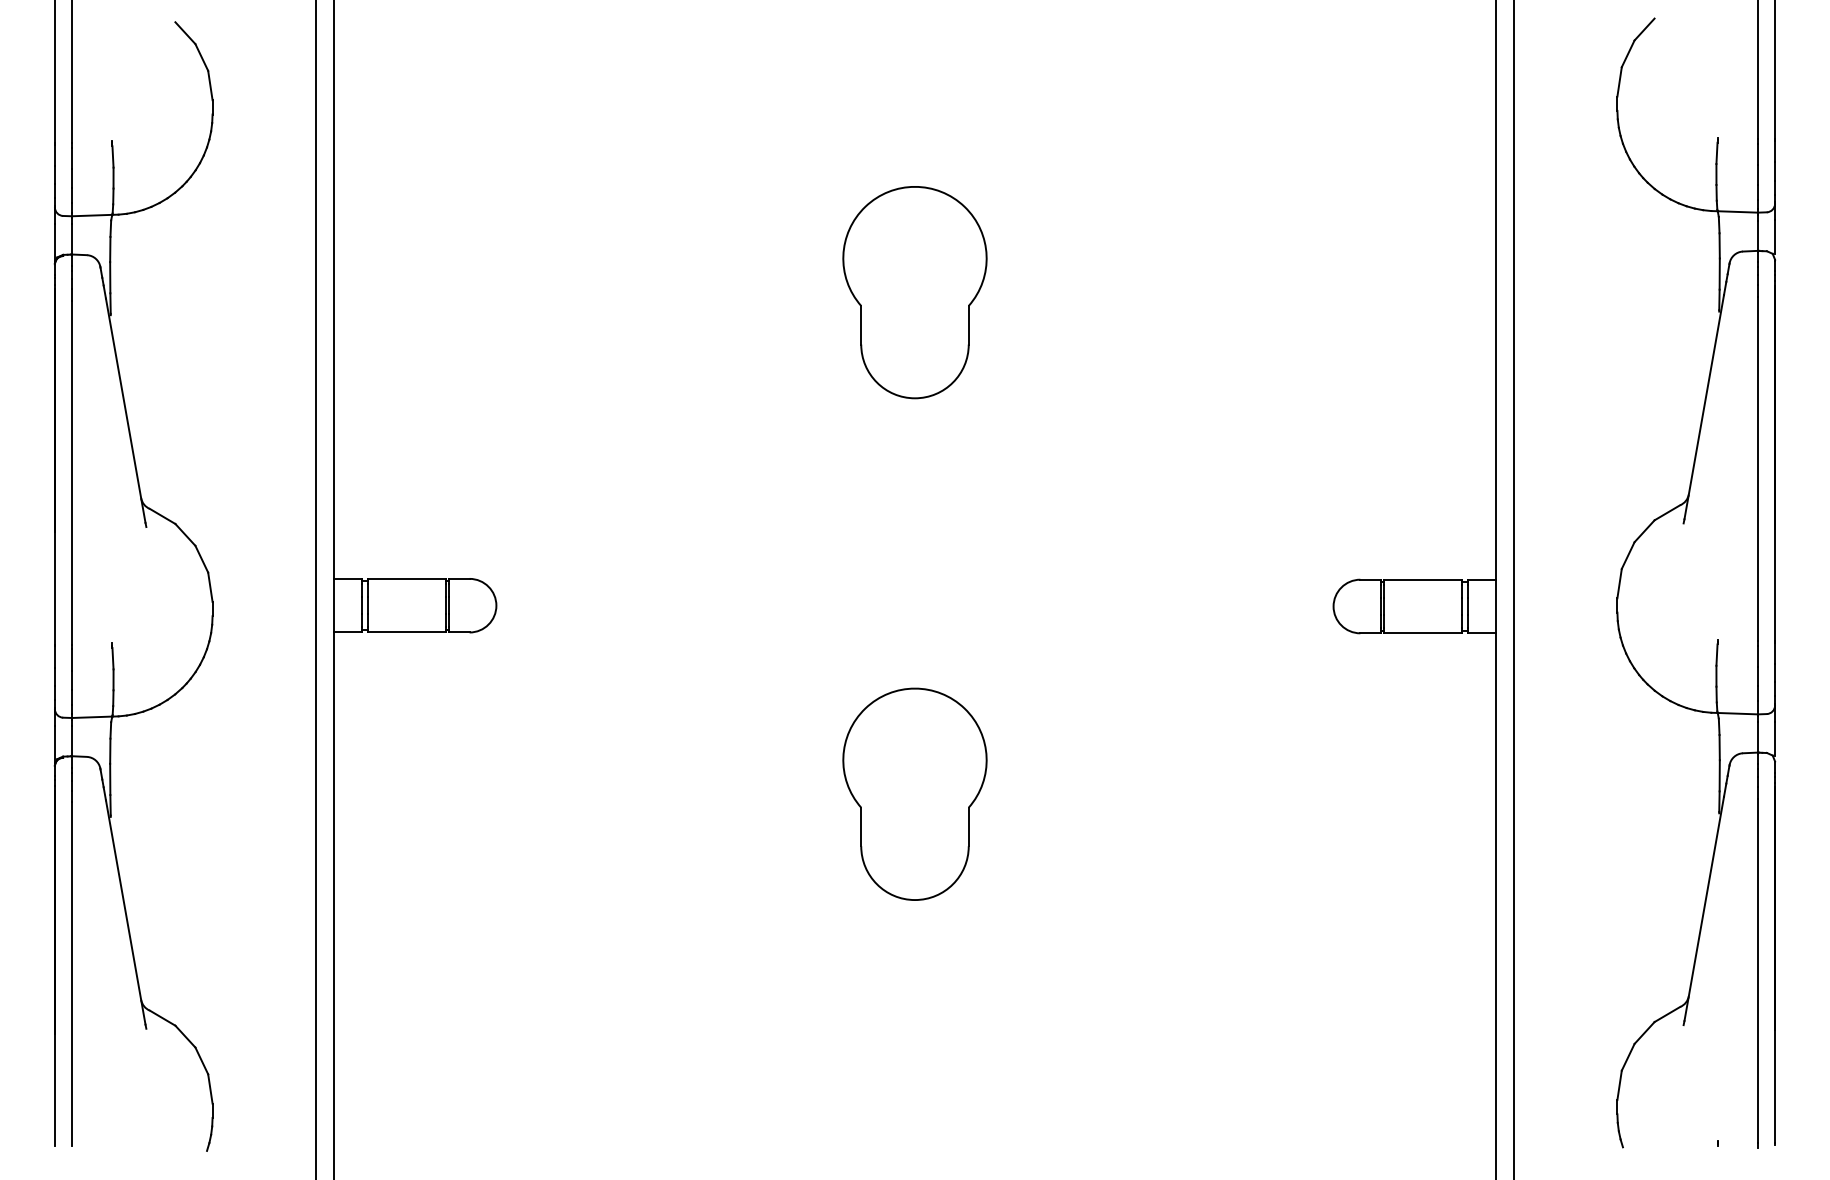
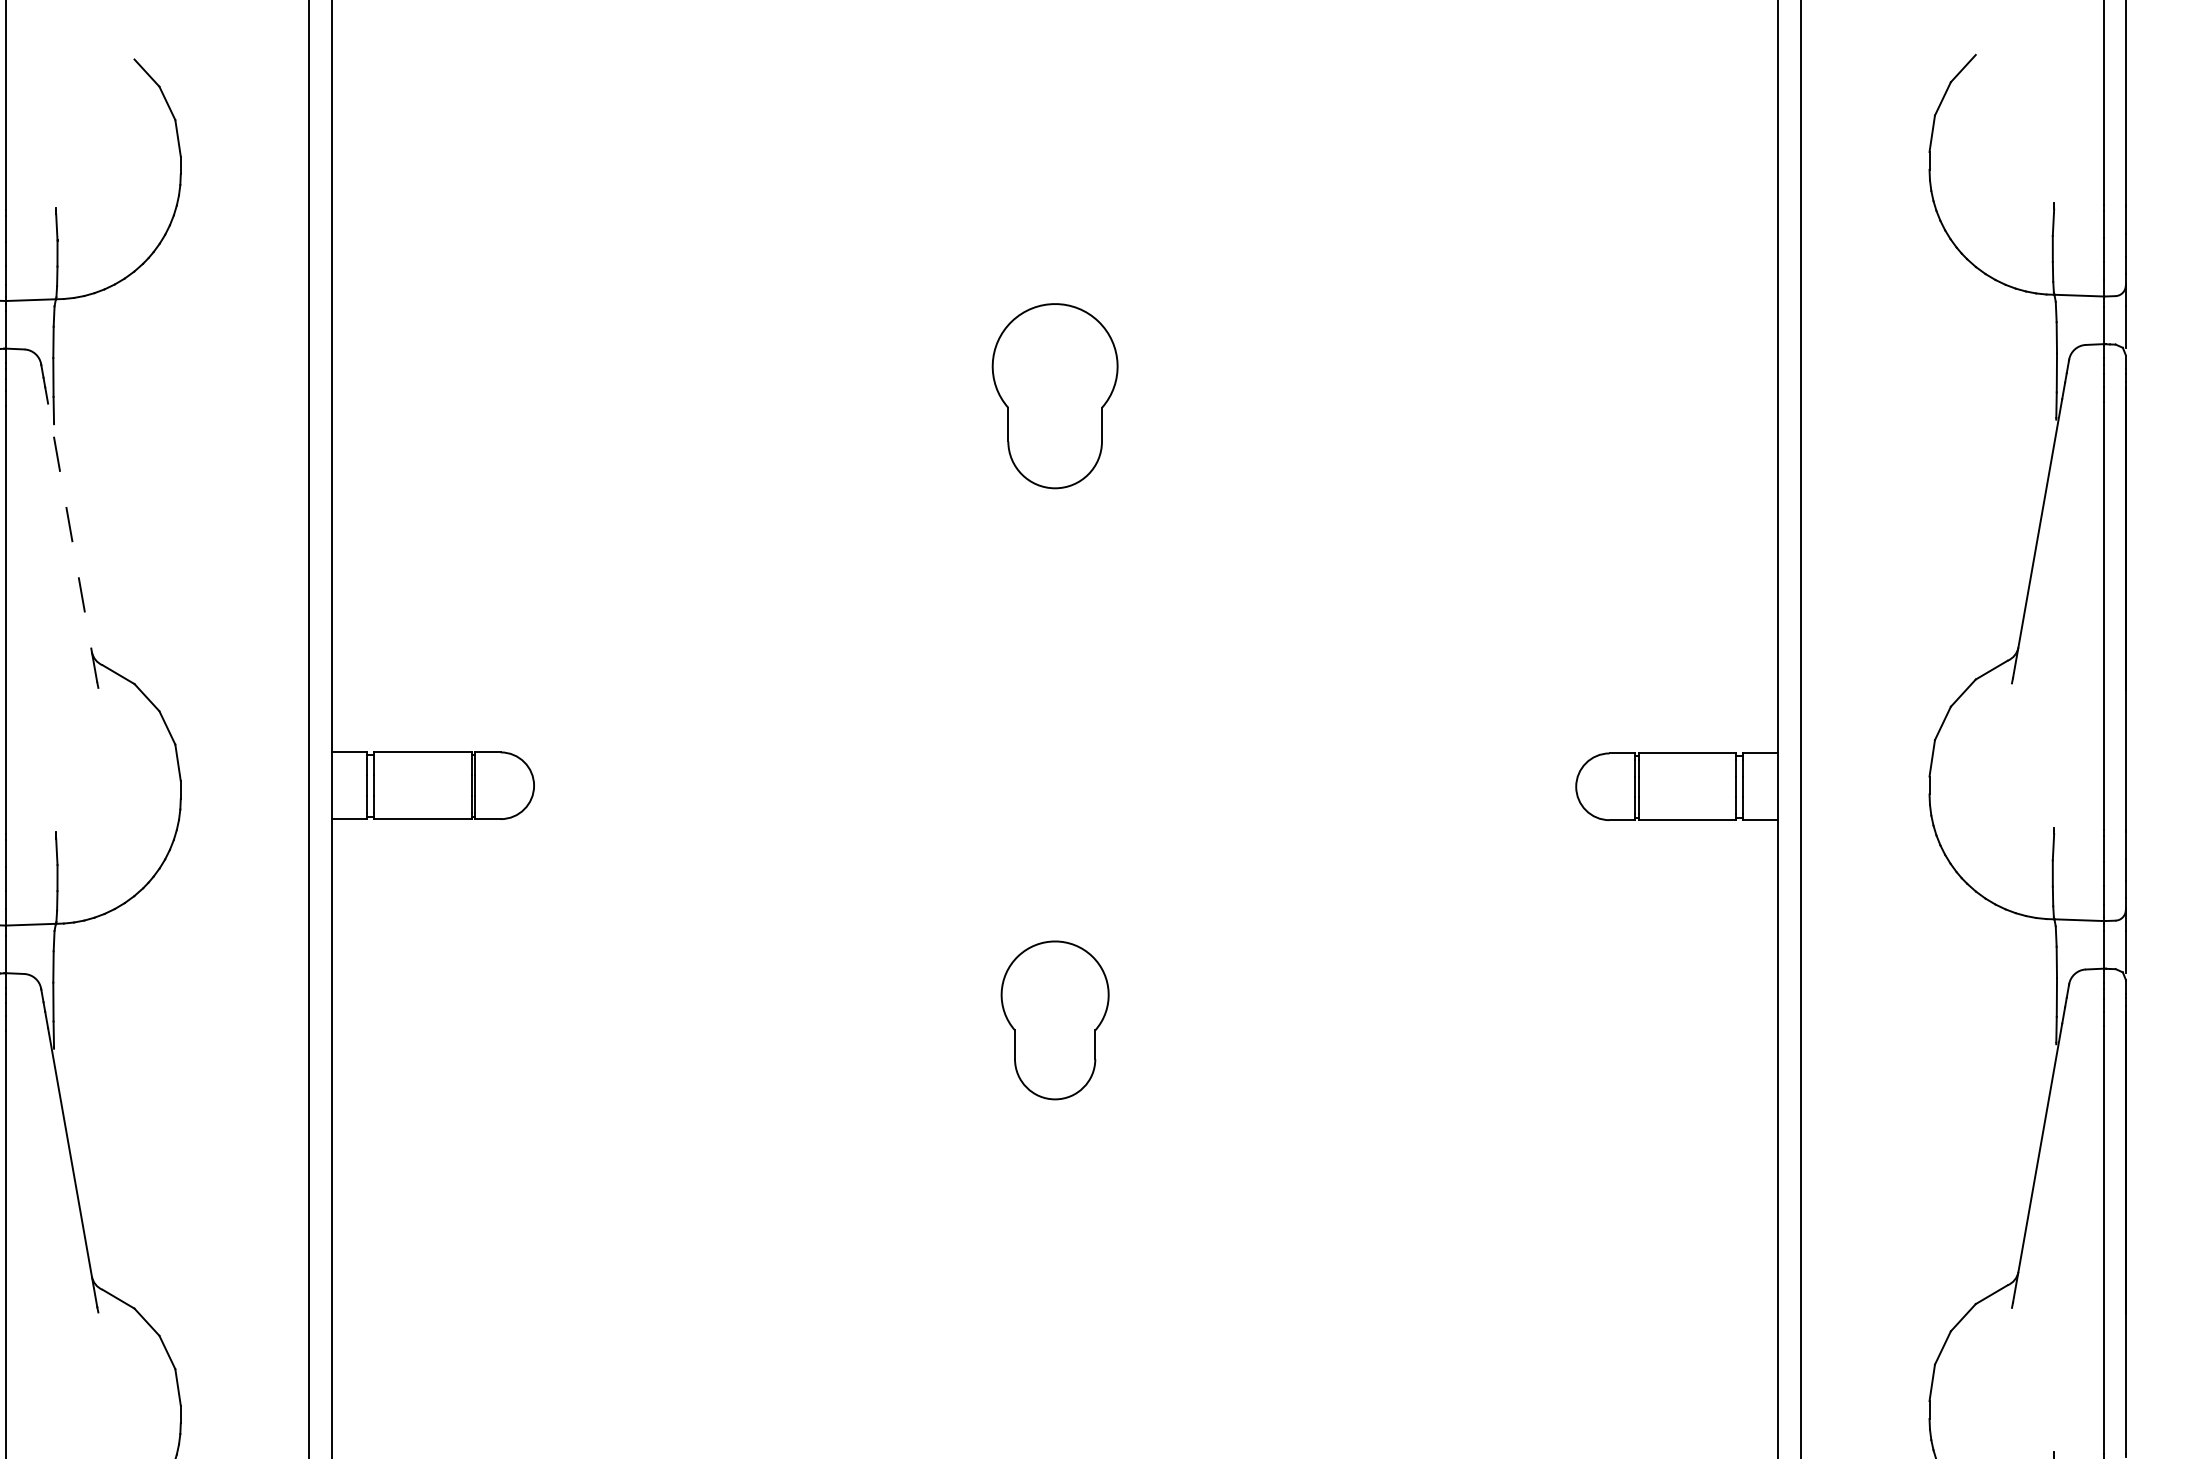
part: (914, 292) -> (1054, 395), size x0.7
line: (125, 410) -> (72, 542), solid -> dashed
part: (914, 793) -> (1054, 1019), size x0.6

